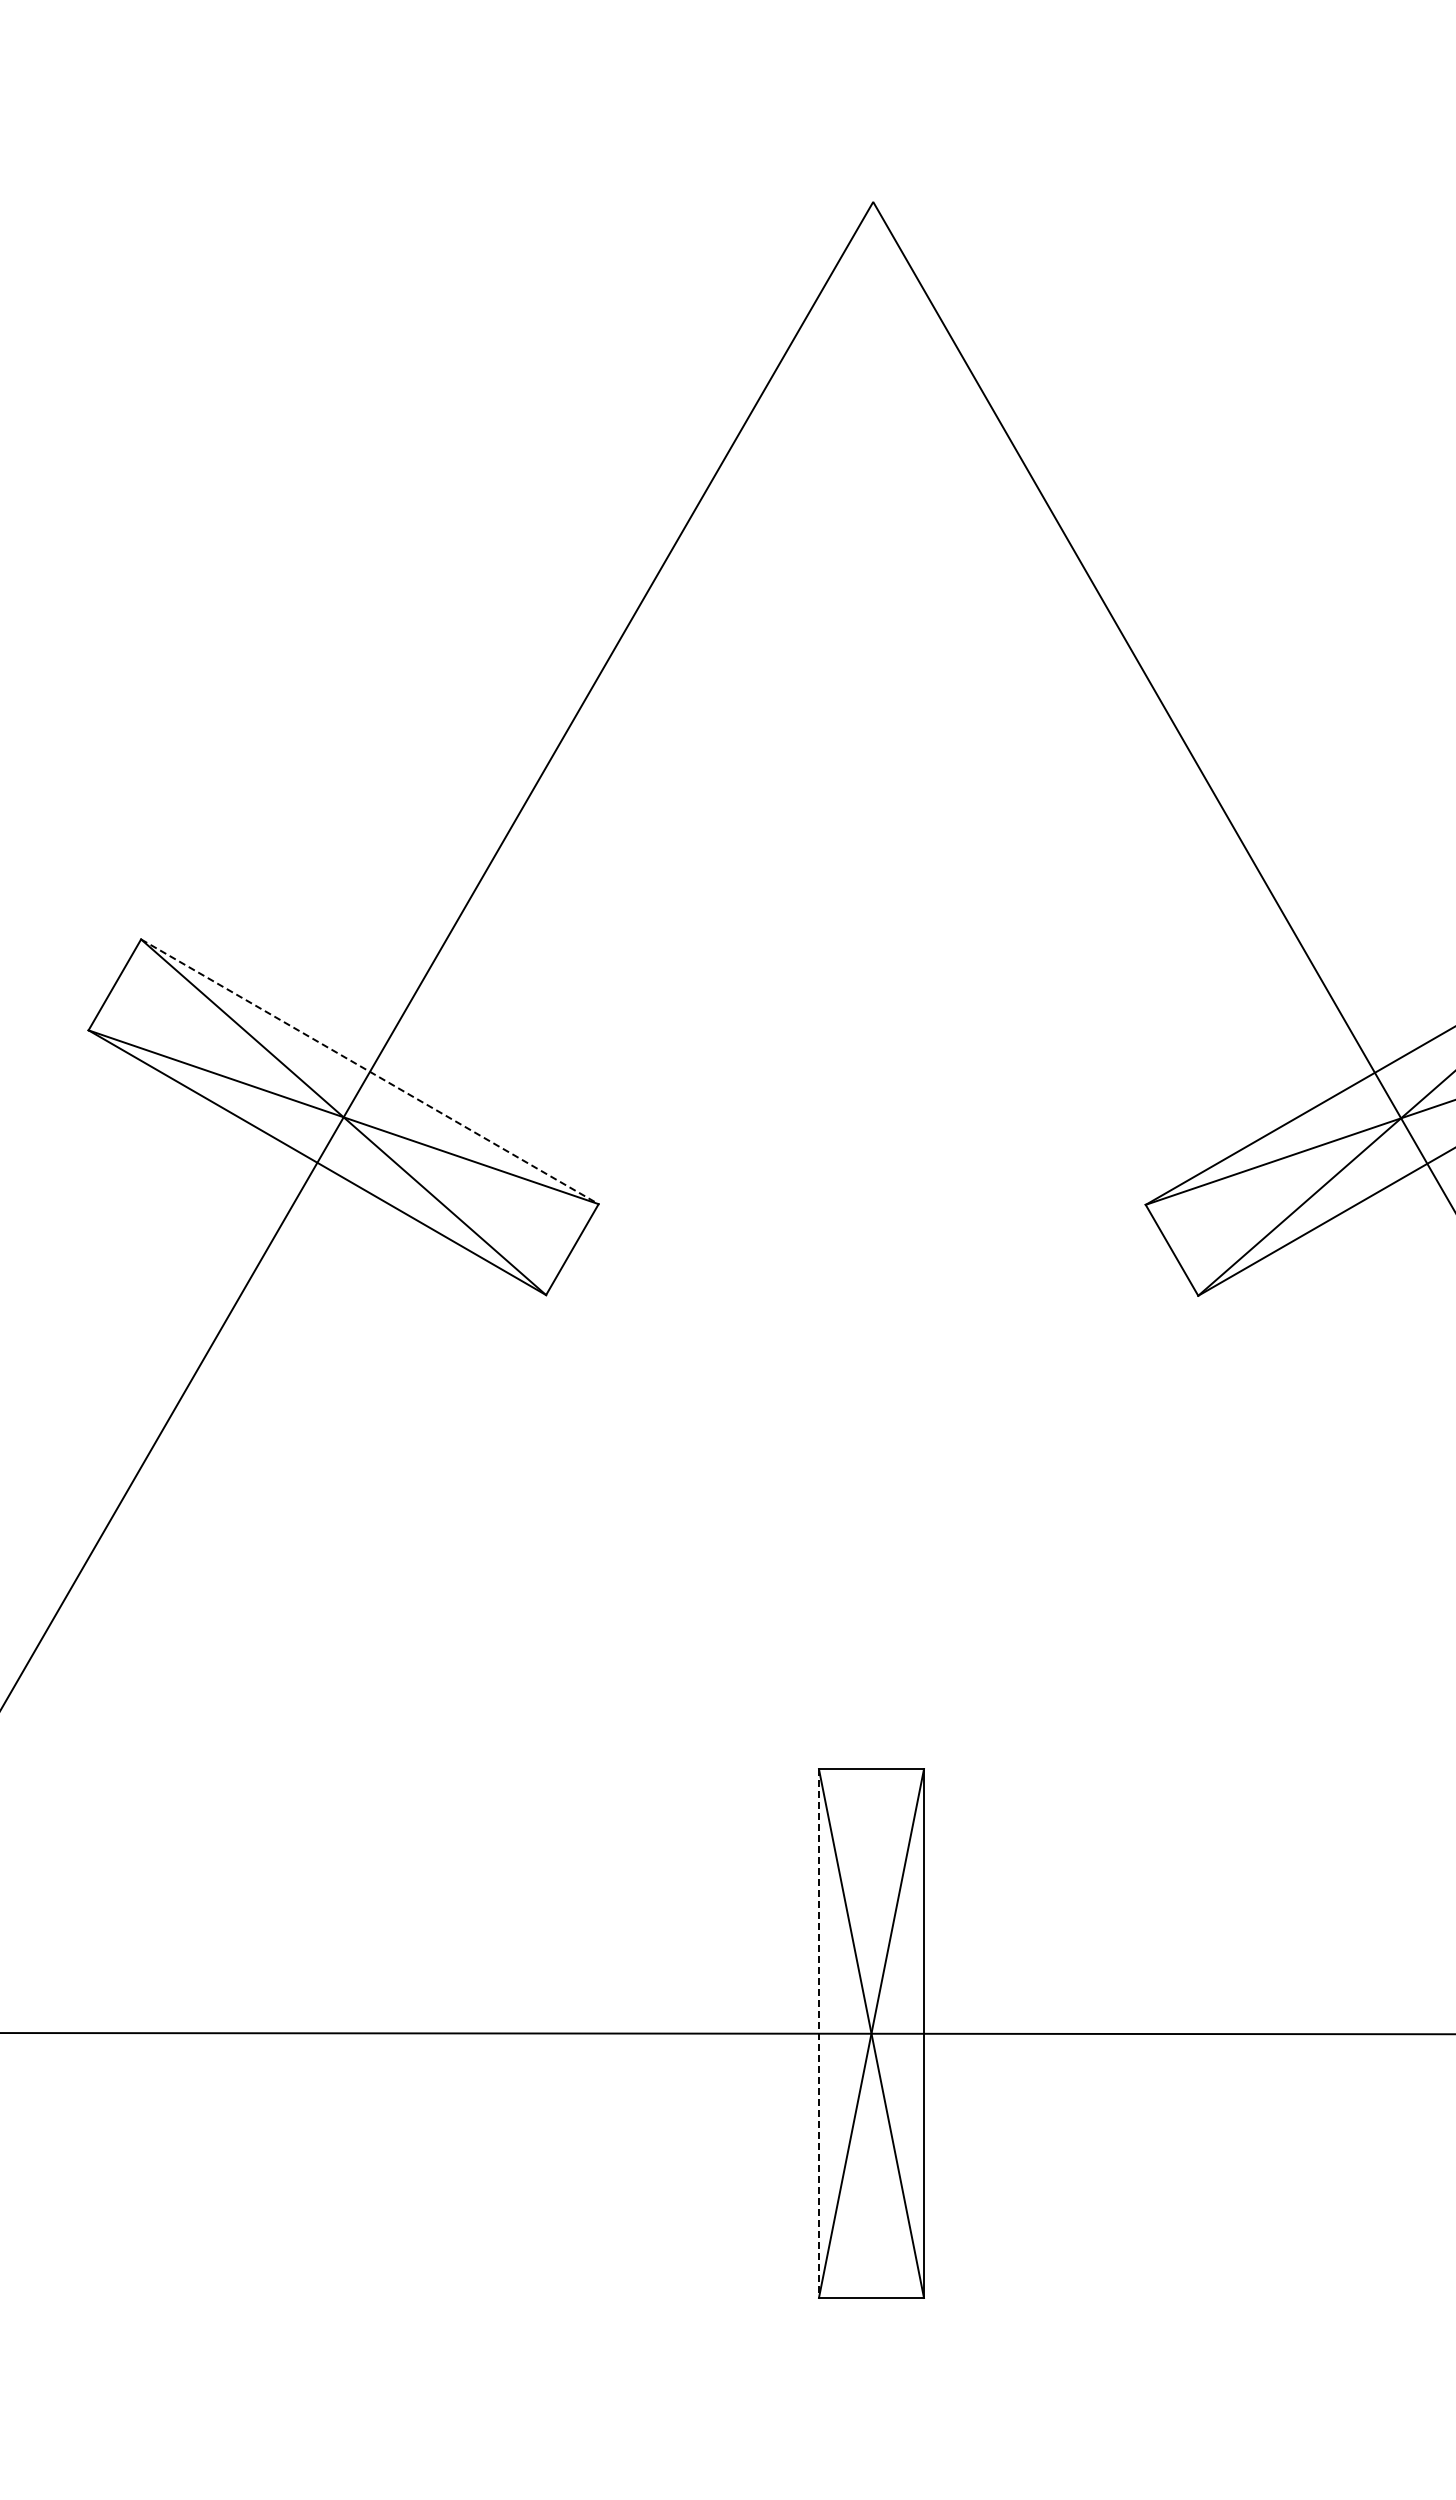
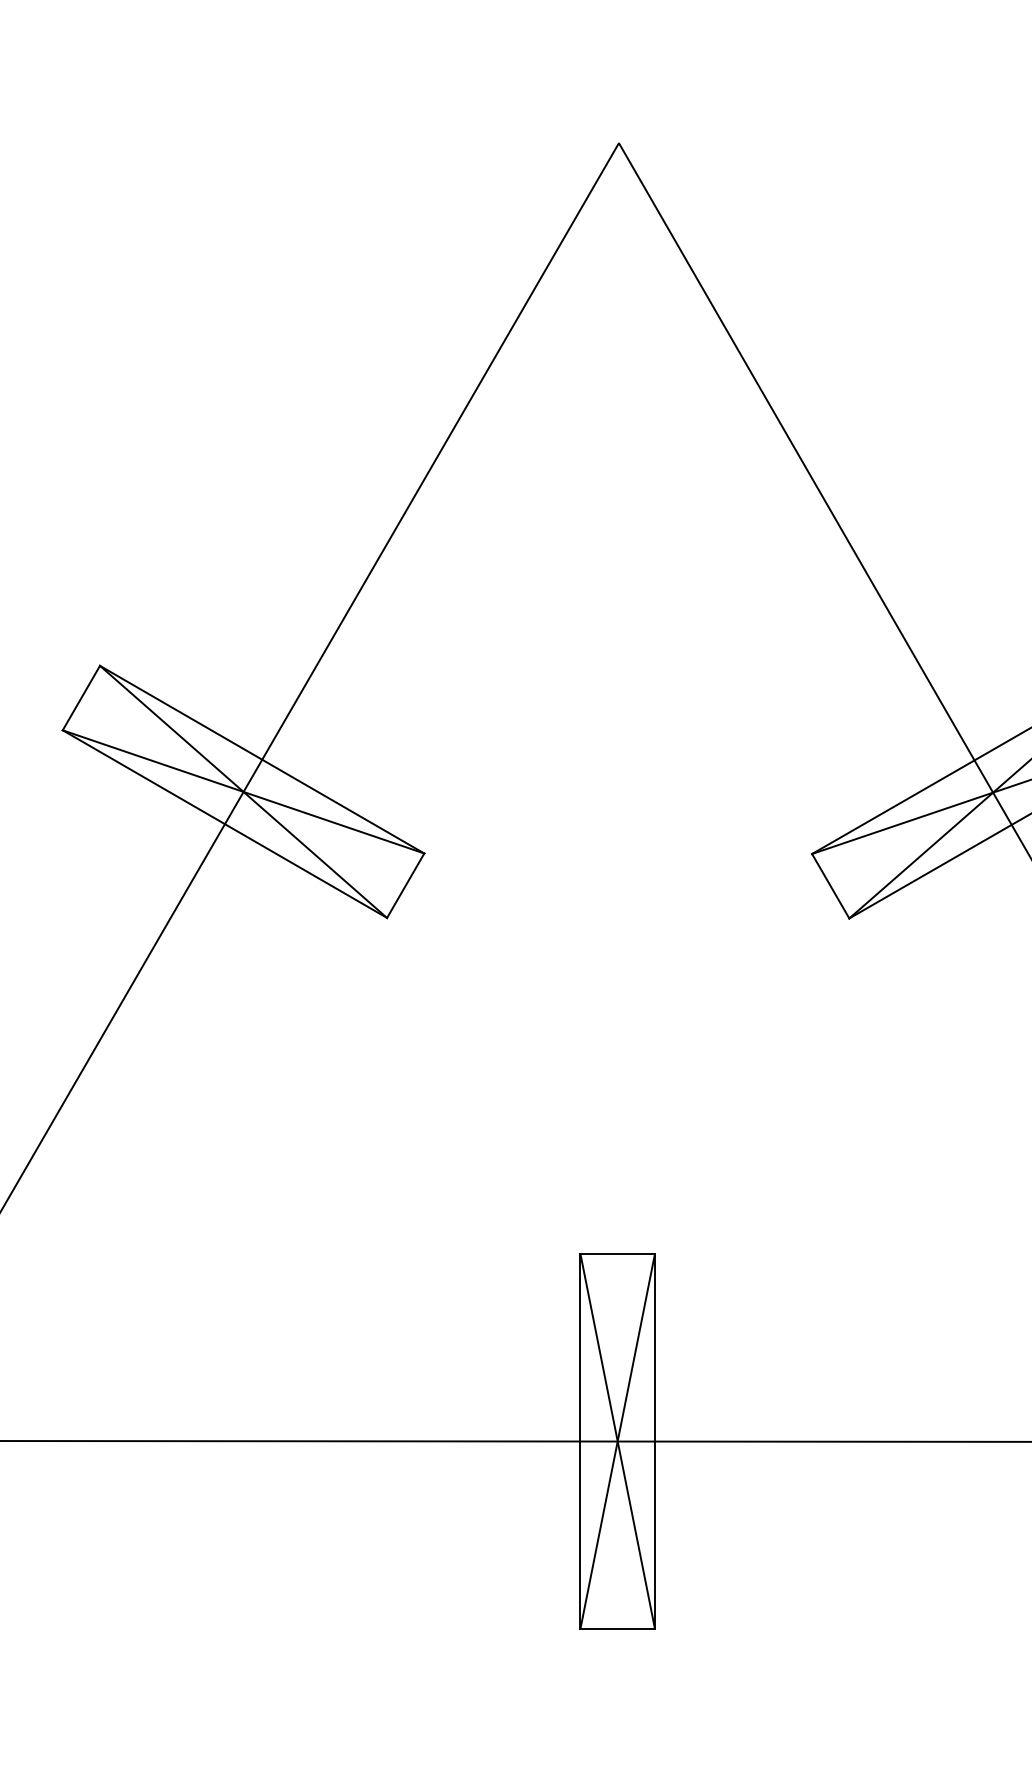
line: (370, 1072) -> (262, 760), dashed -> solid
line: (818, 2034) -> (580, 1442), dashed -> solid

